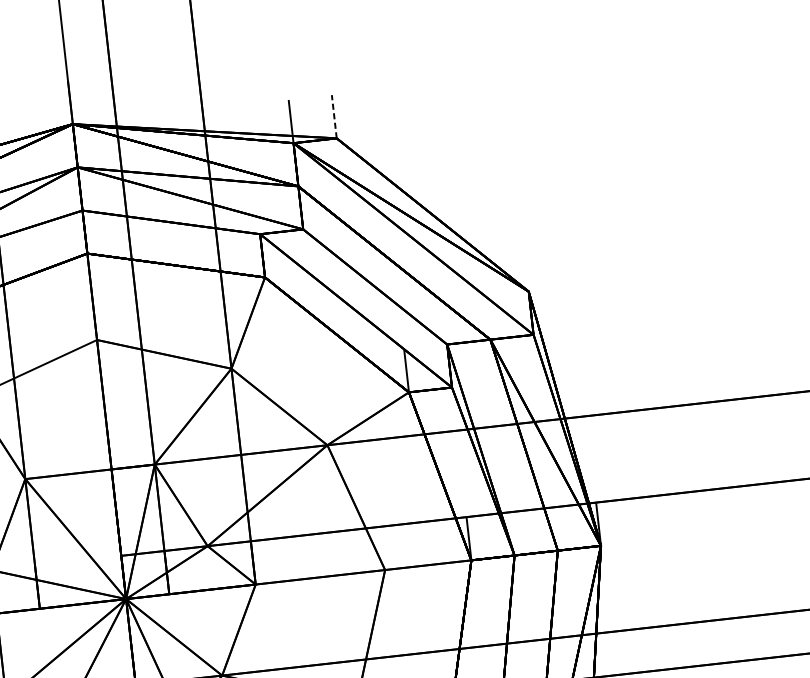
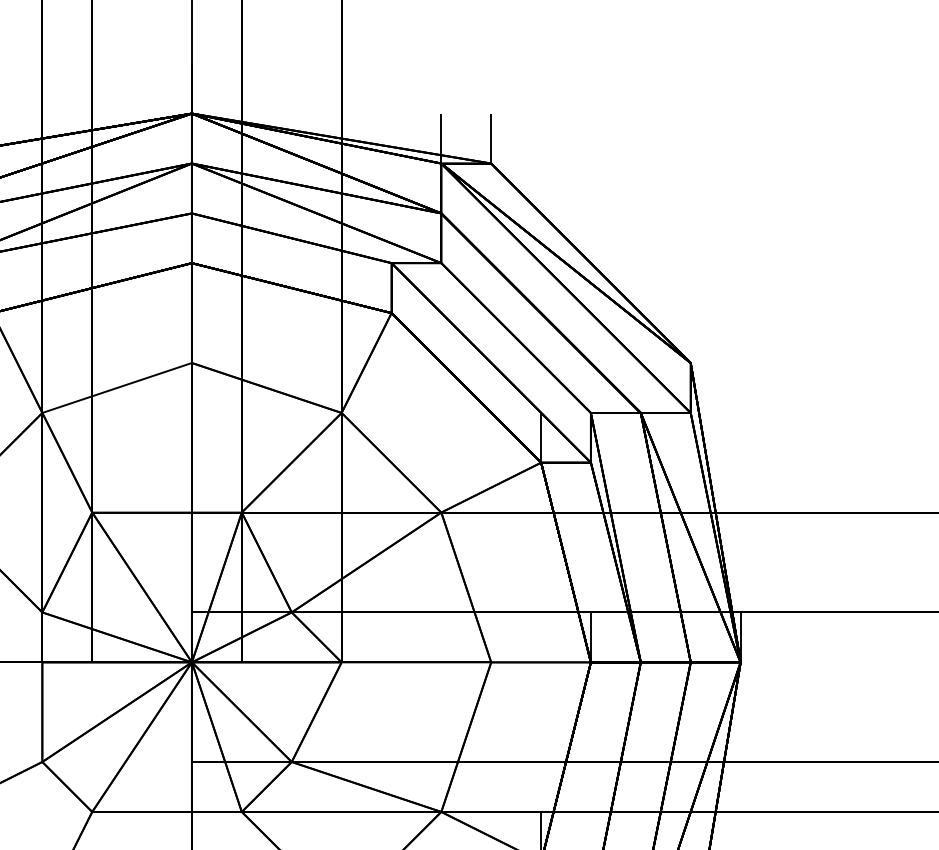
line: (334, 116) -> (491, 138), dashed -> solid

